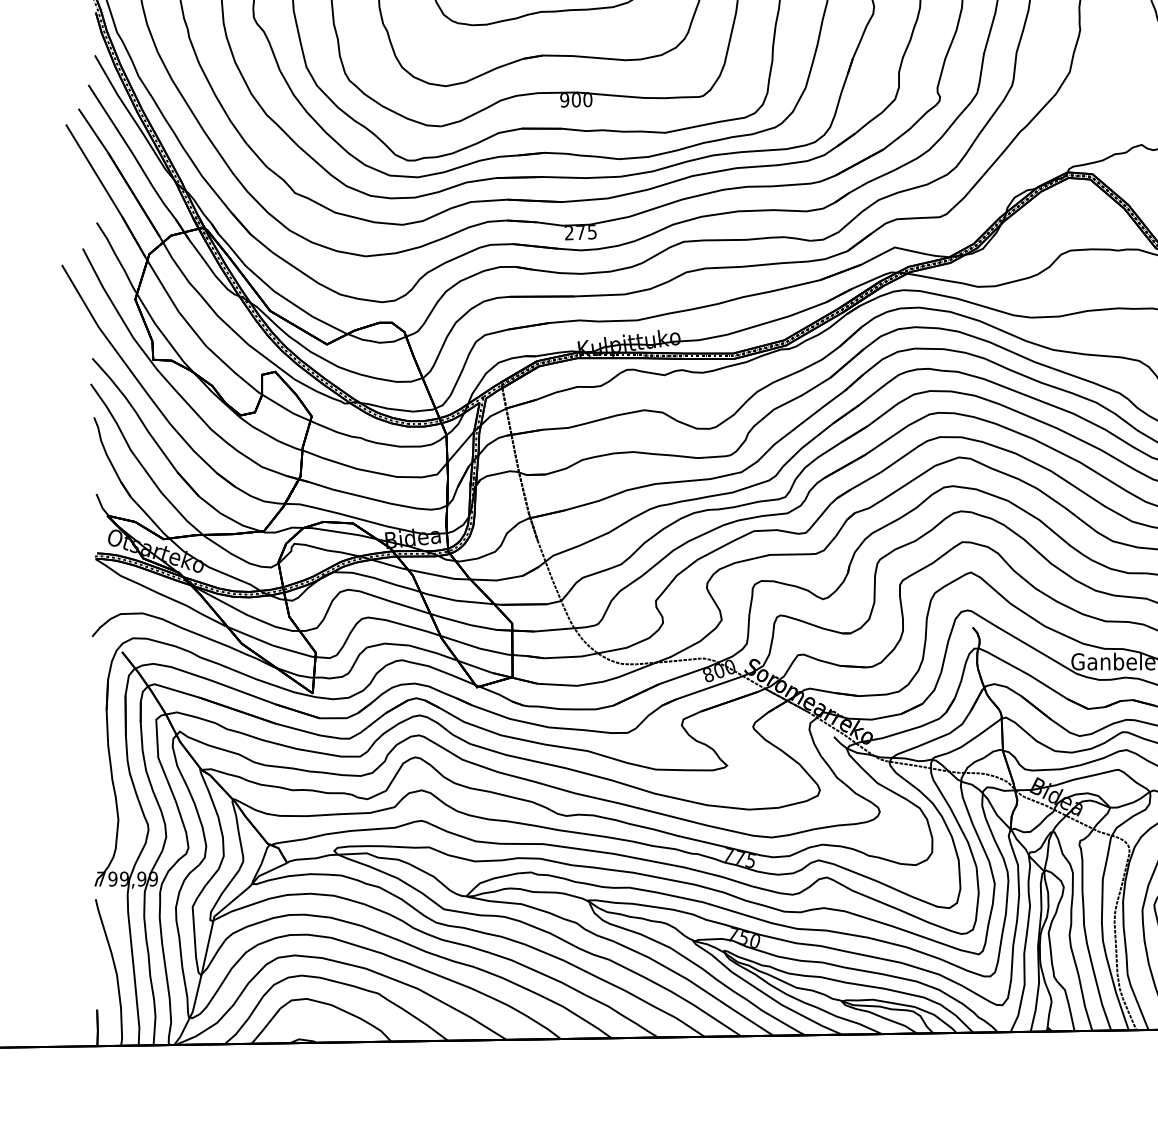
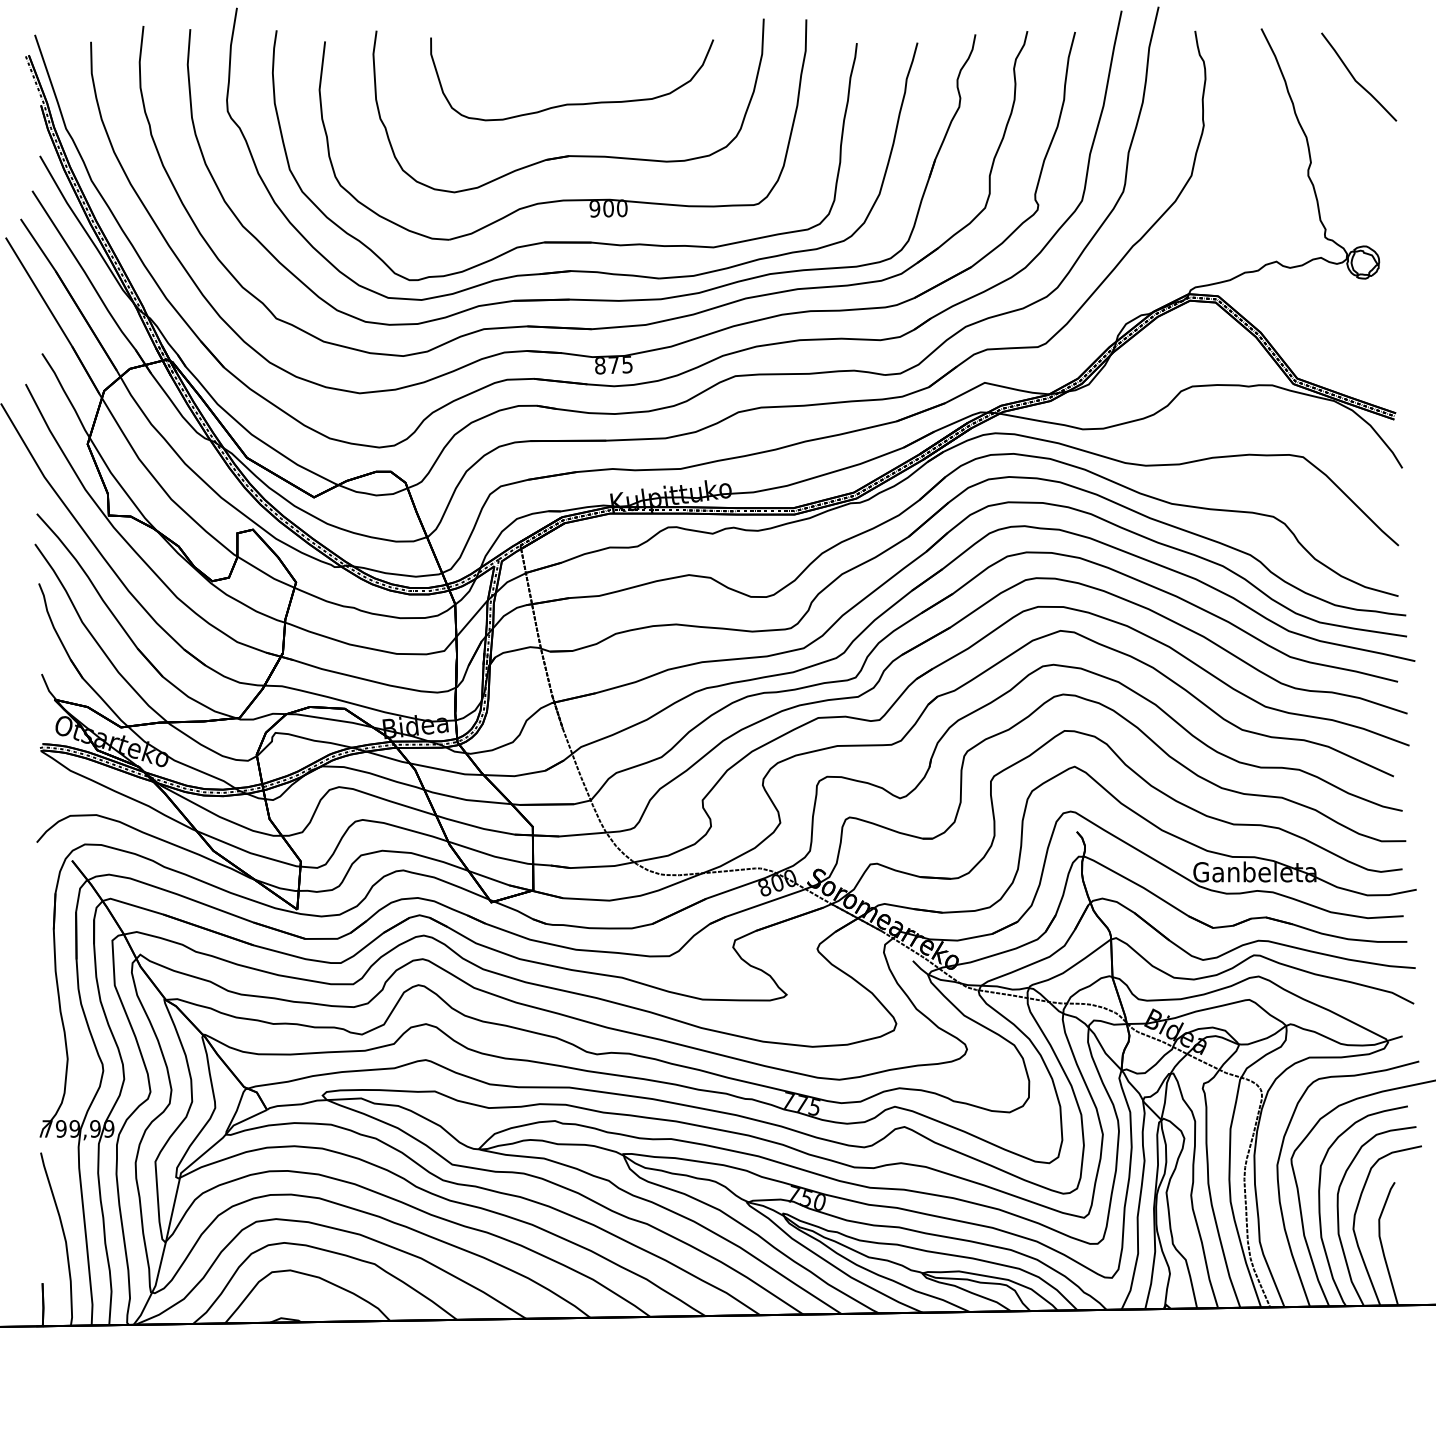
text: (568, 232) -> (599, 365), 275 -> 875

